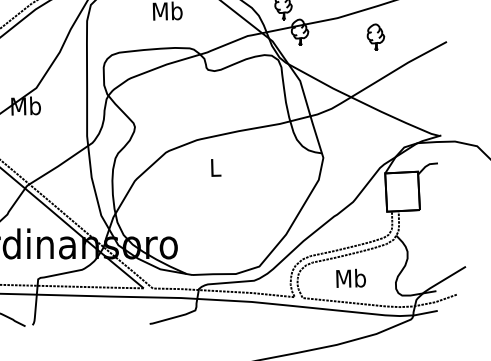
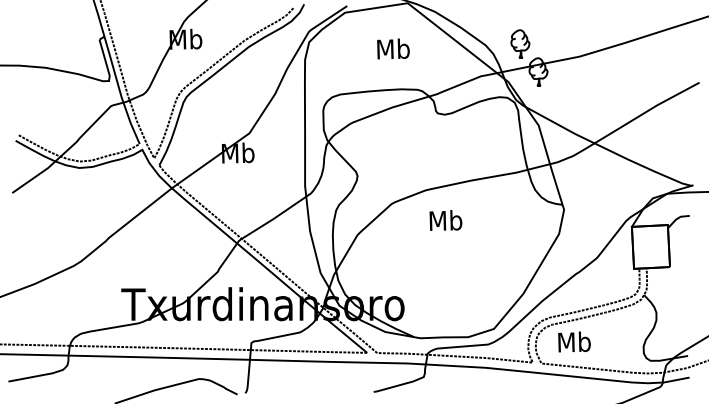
part: (375, 37) -> (621, 77), removed
text: (215, 167) -> (445, 220), L -> Mb
text: (351, 277) -> (574, 341), moved

